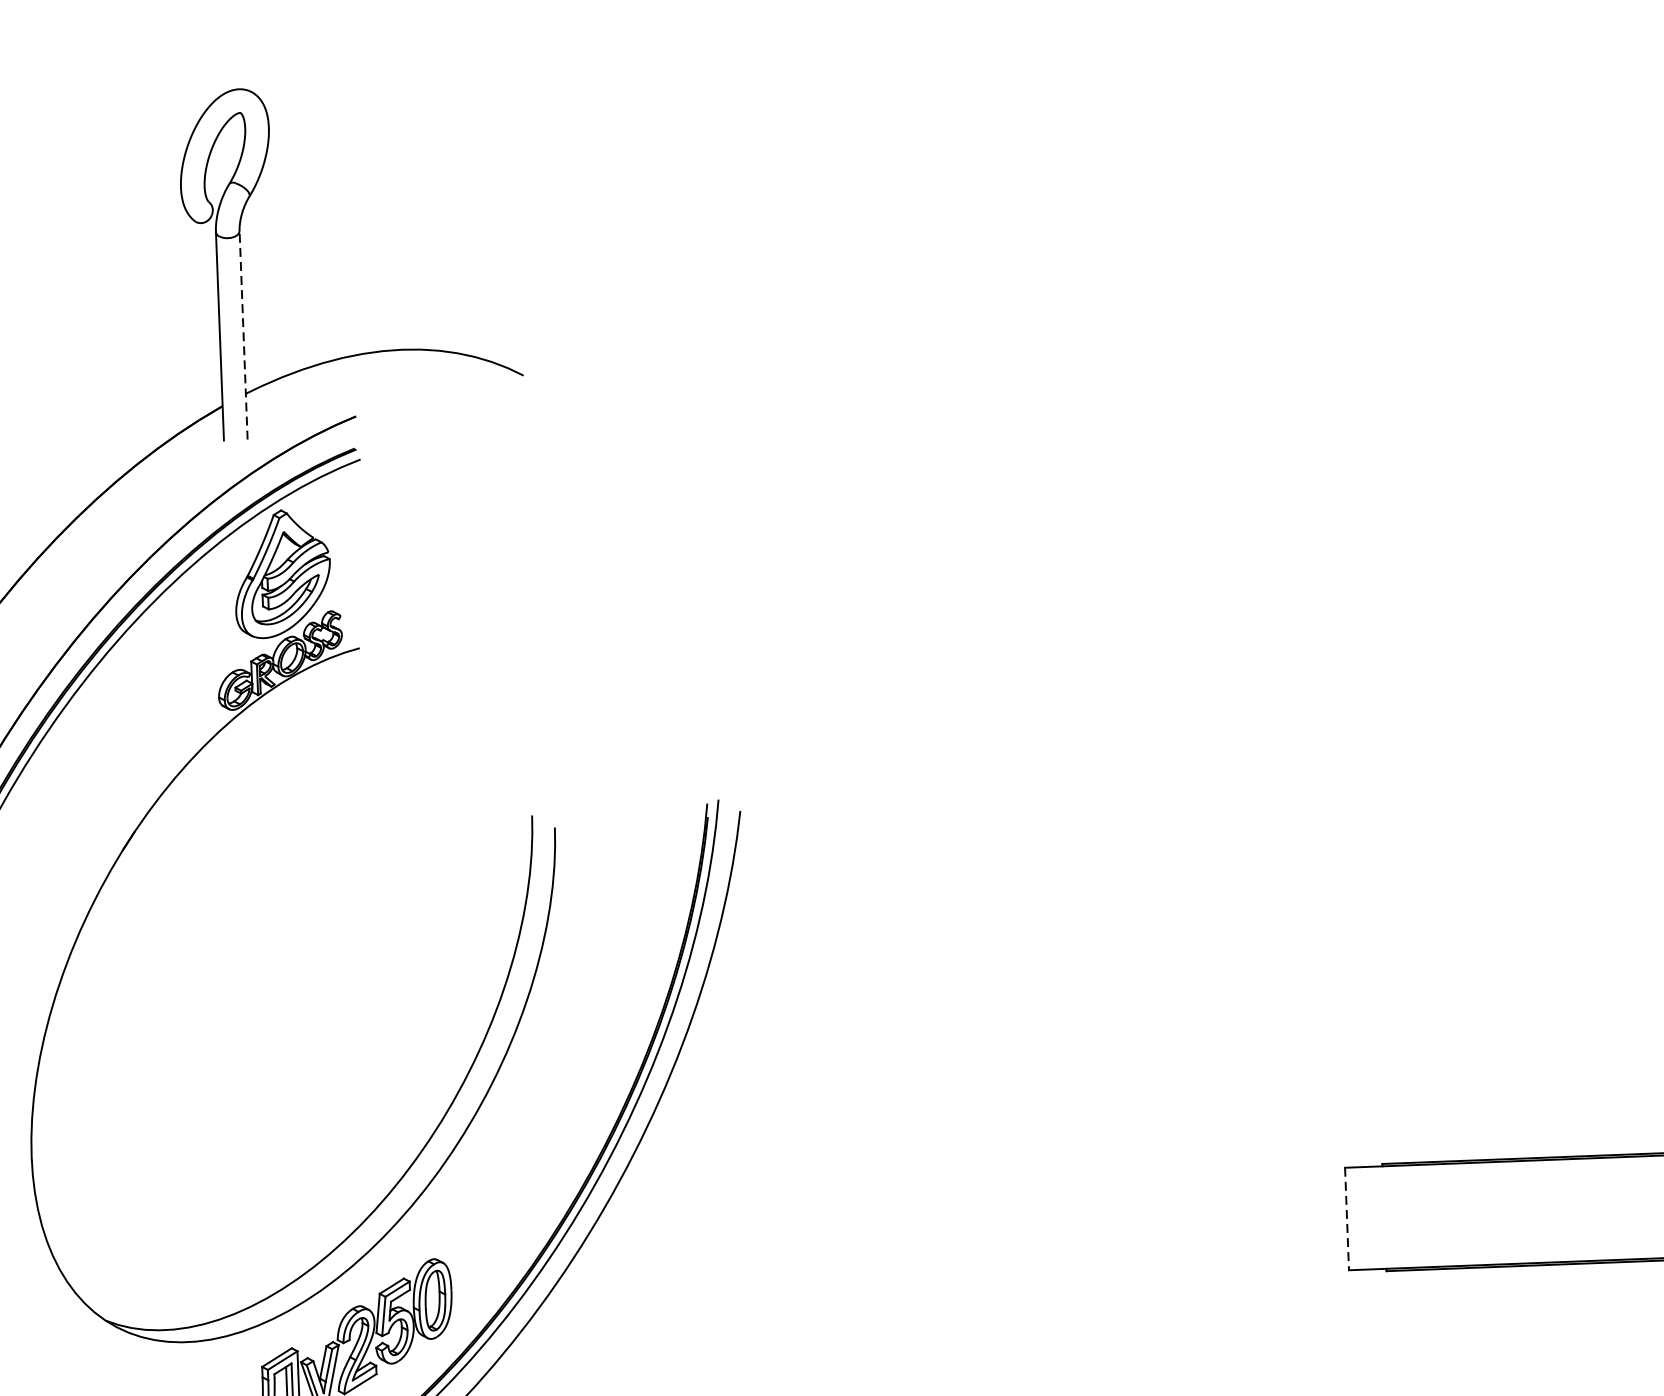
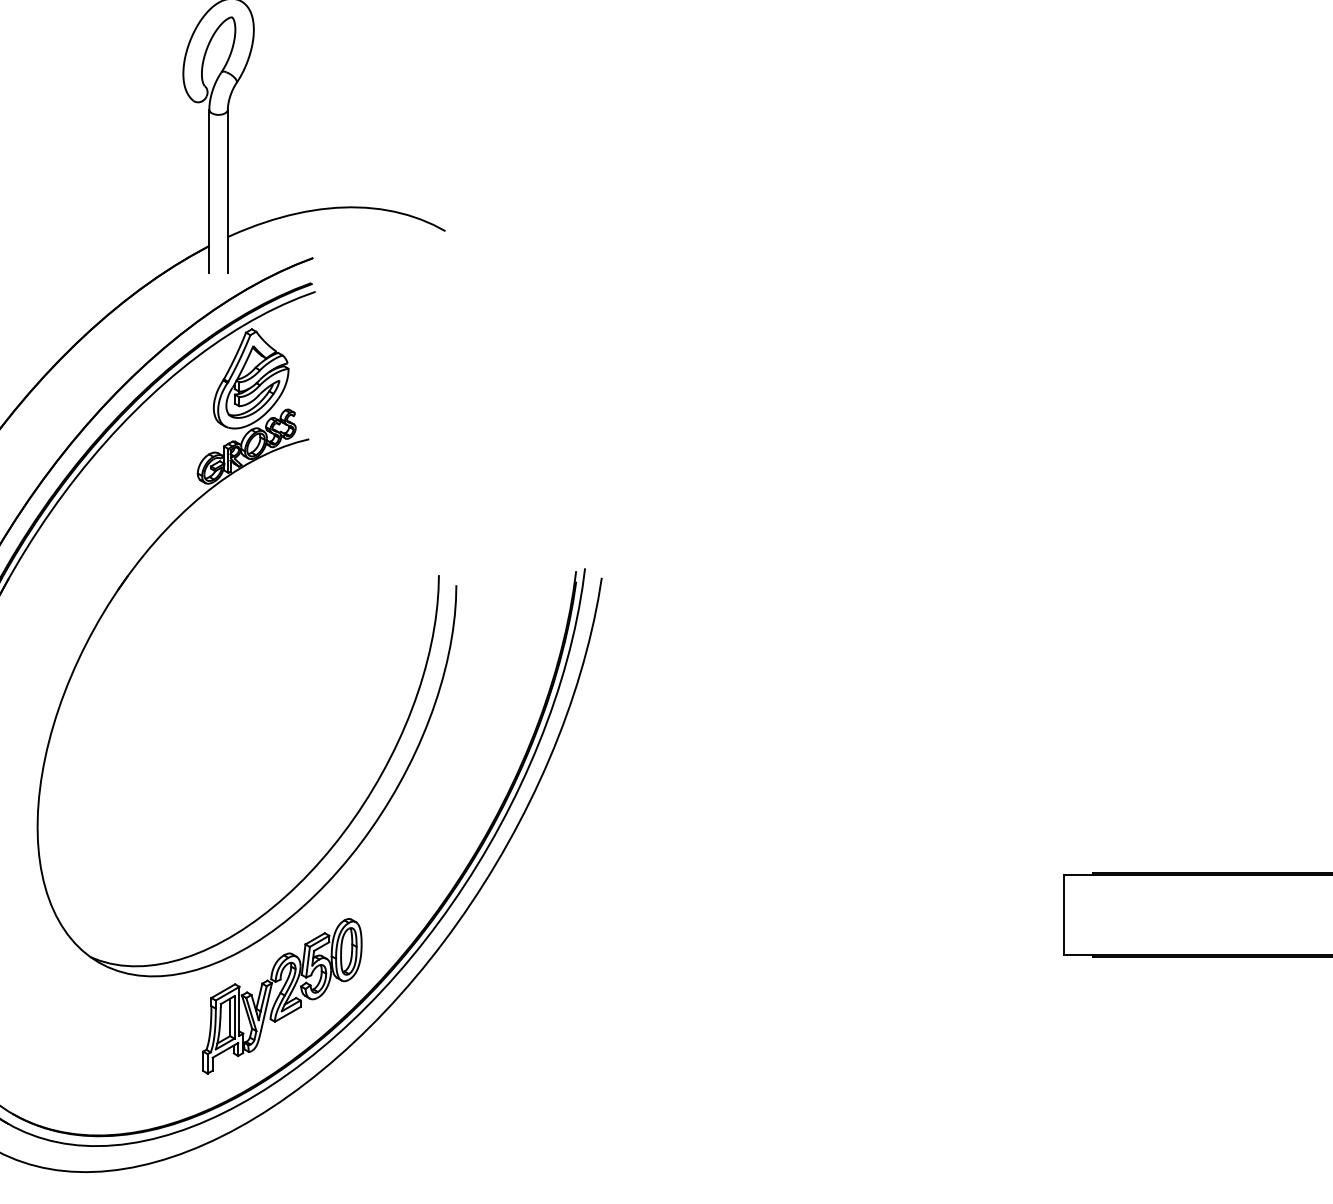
line: (243, 335) -> (227, 191), dashed -> solid
line: (1346, 1219) -> (1063, 915), dashed -> solid

